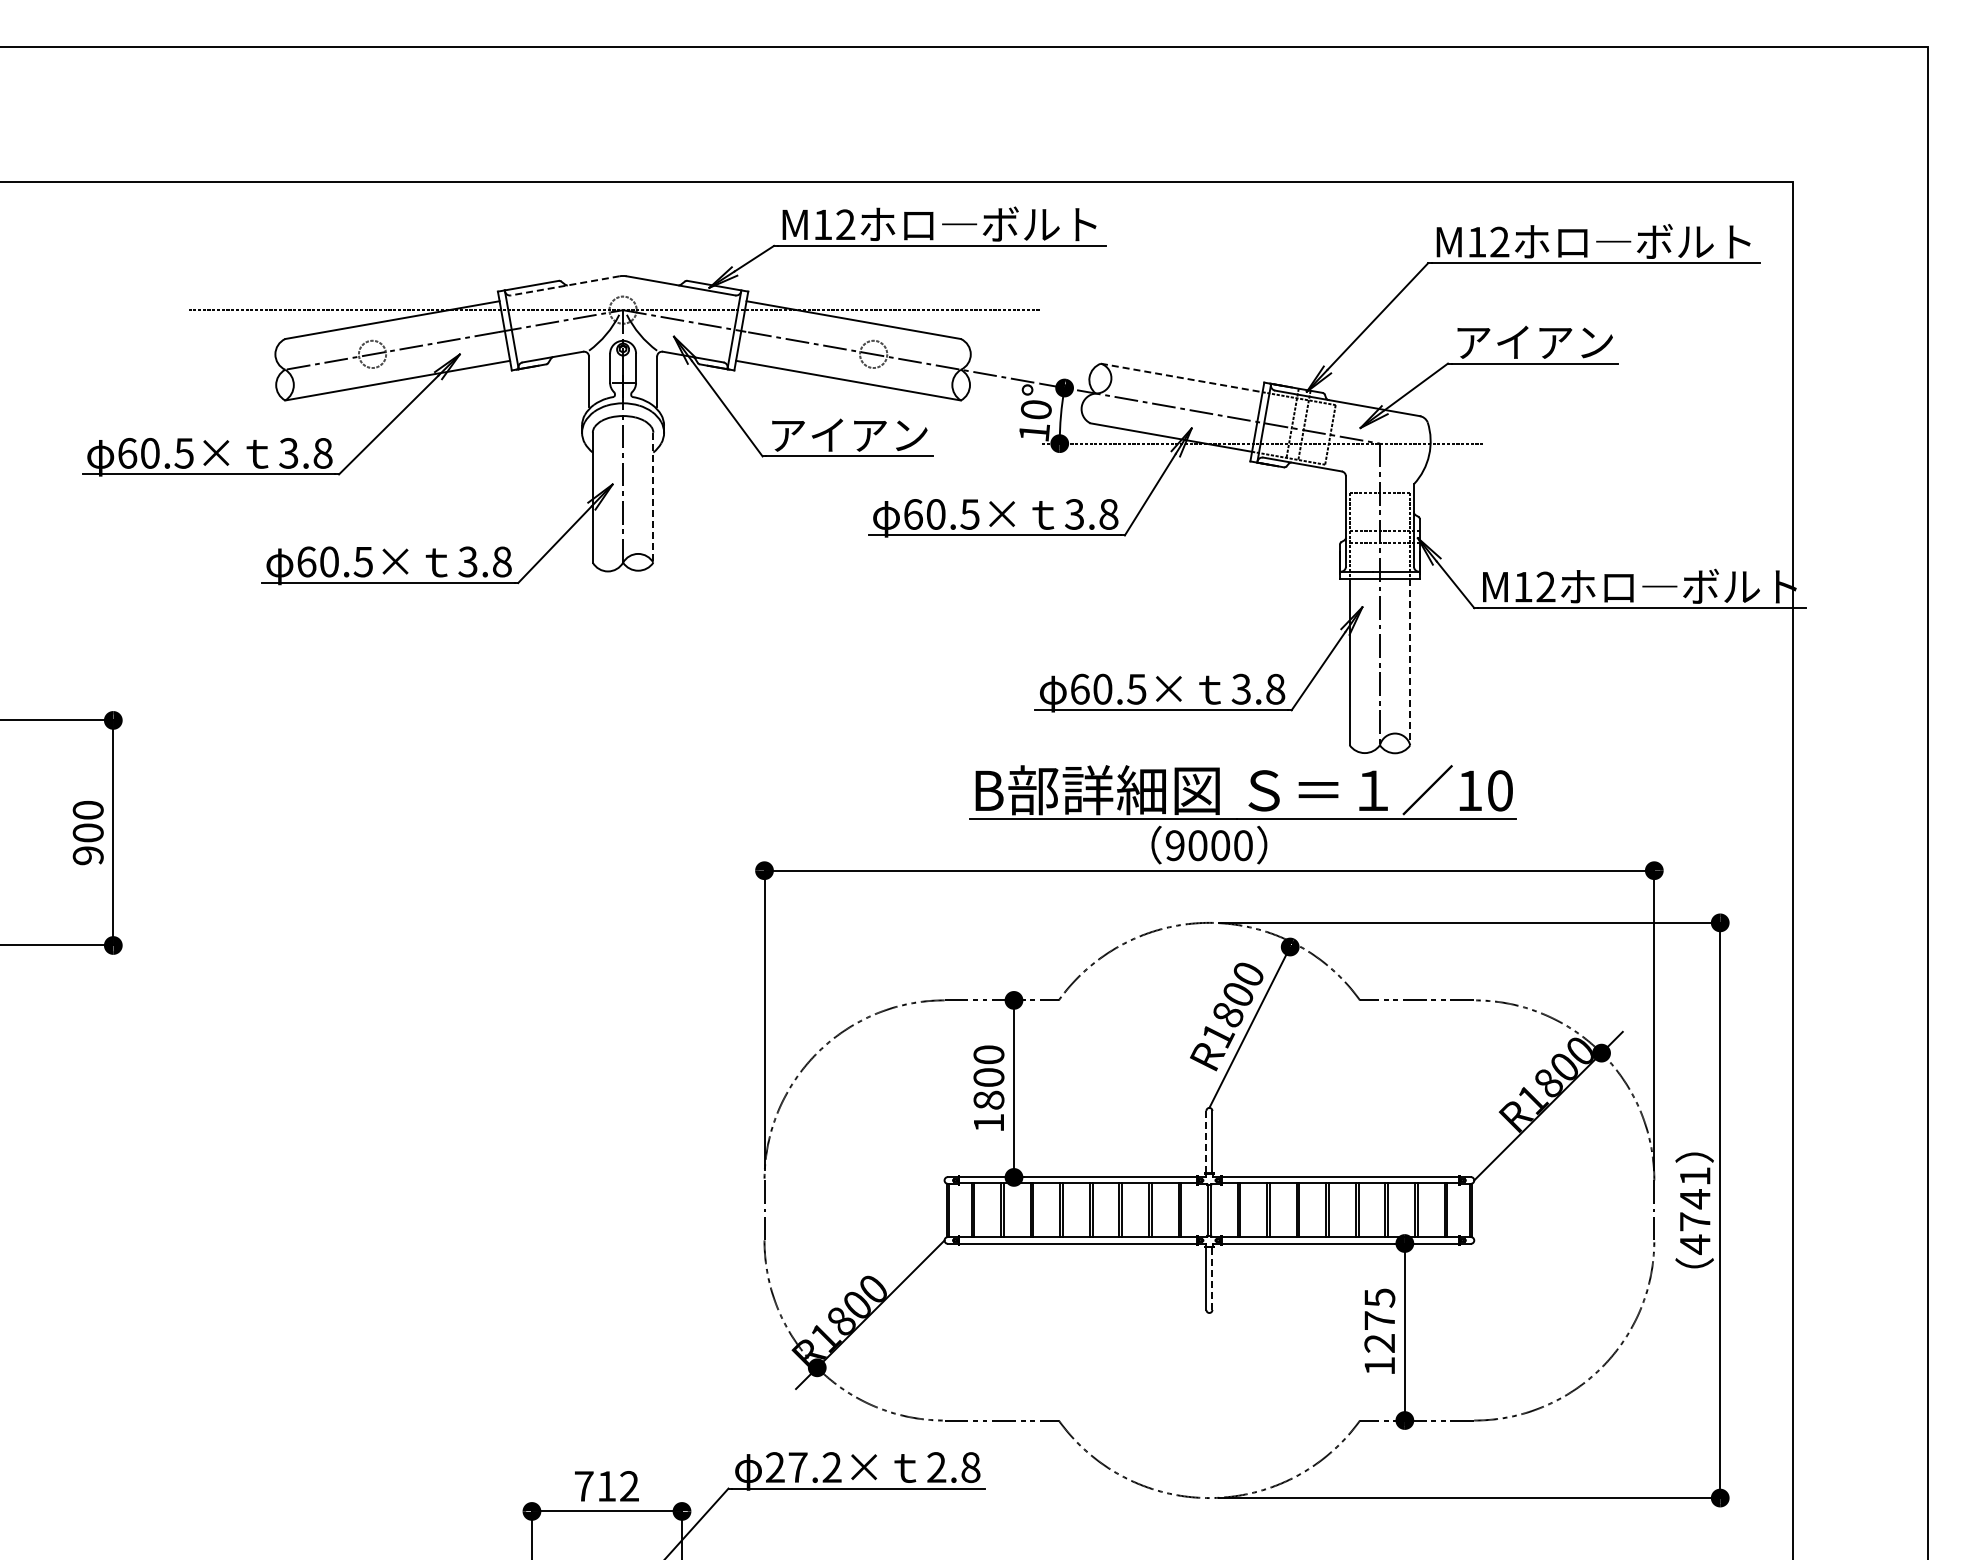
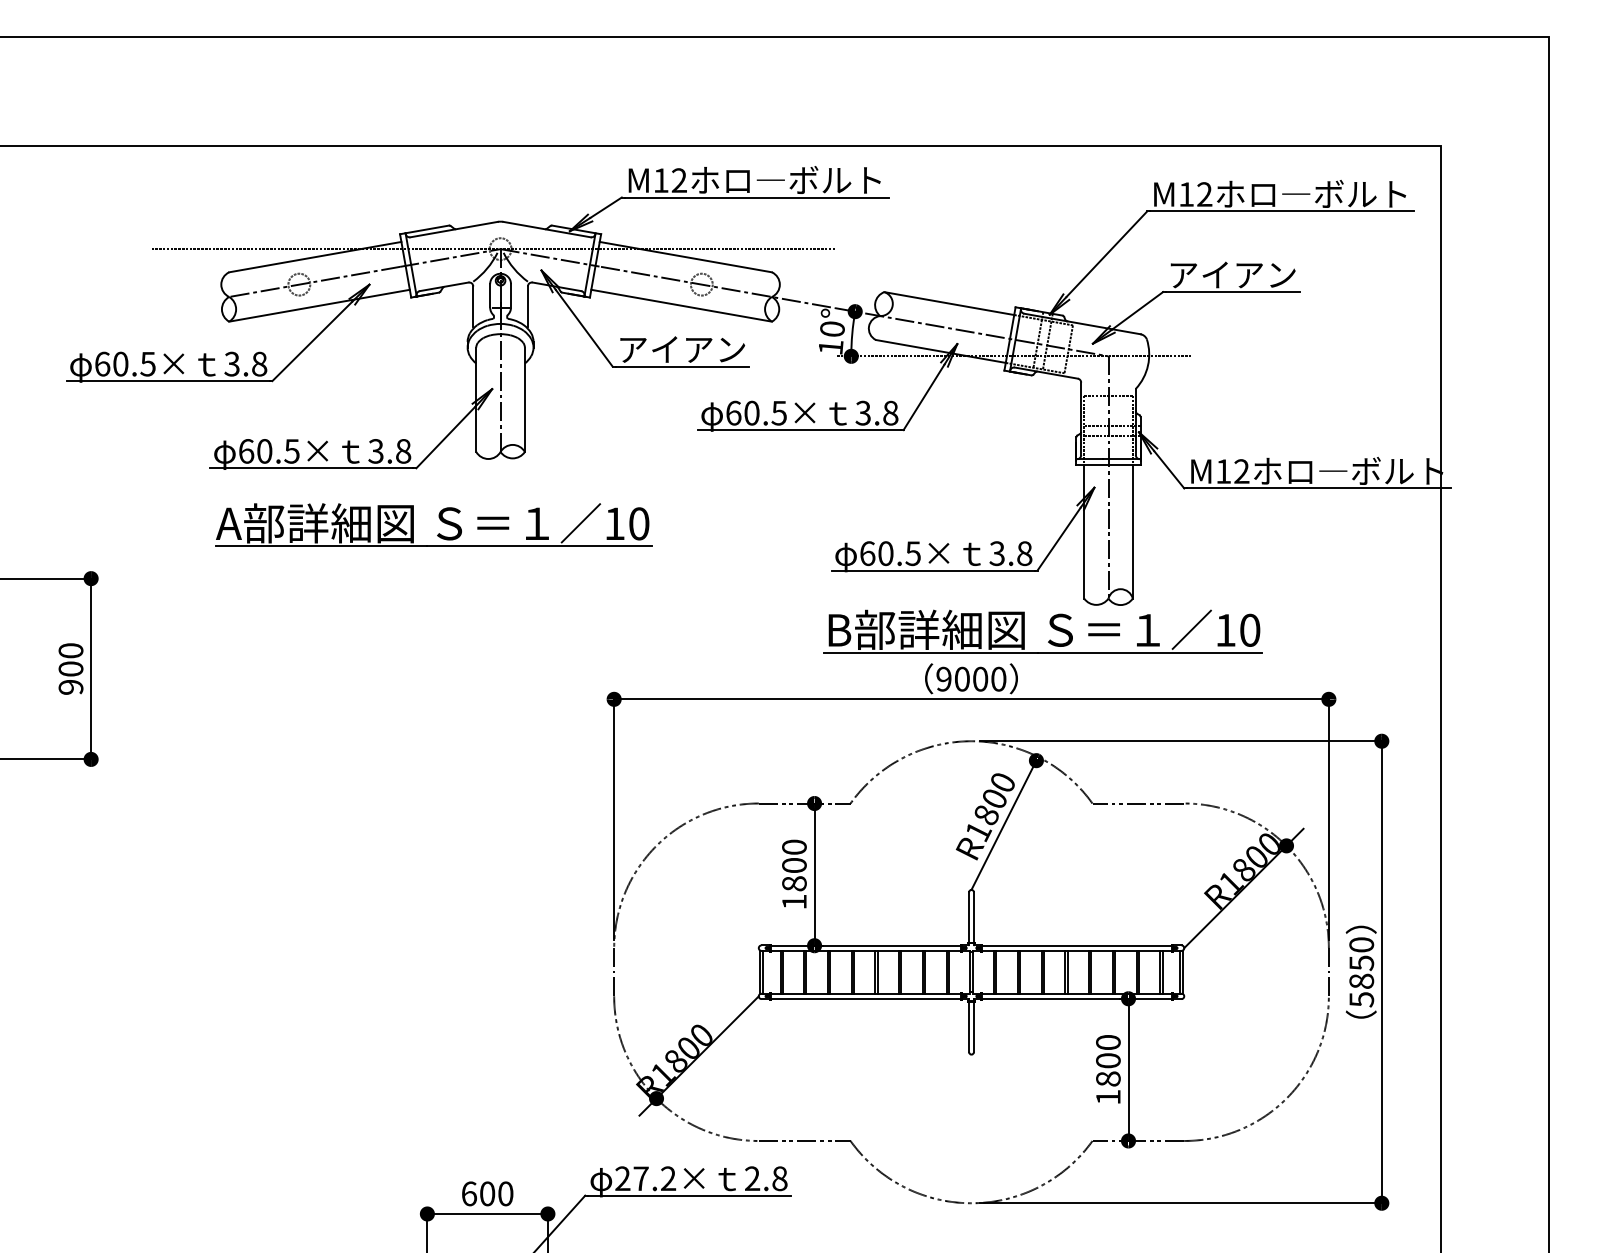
line: (564, 285) -> (453, 229), dashed -> solid
line: (1182, 378) -> (949, 304), dashed -> solid
line: (653, 497) -> (525, 399), dashed -> solid
part: (547, 647) -> (439, 520), added
line: (1410, 662) -> (1133, 532), dashed -> solid
part: (1252, 786) -> (1051, 626), moved
line: (1206, 1141) -> (969, 916), dashed -> solid
text: (1694, 1210) -> (1361, 972), 4741 -> 5850
line: (1212, 1278) -> (973, 1026), dashed -> solid
text: (1379, 1320) -> (1108, 1060), 1275 -> 1800
text: (606, 1486) -> (487, 1193), 712 -> 600

